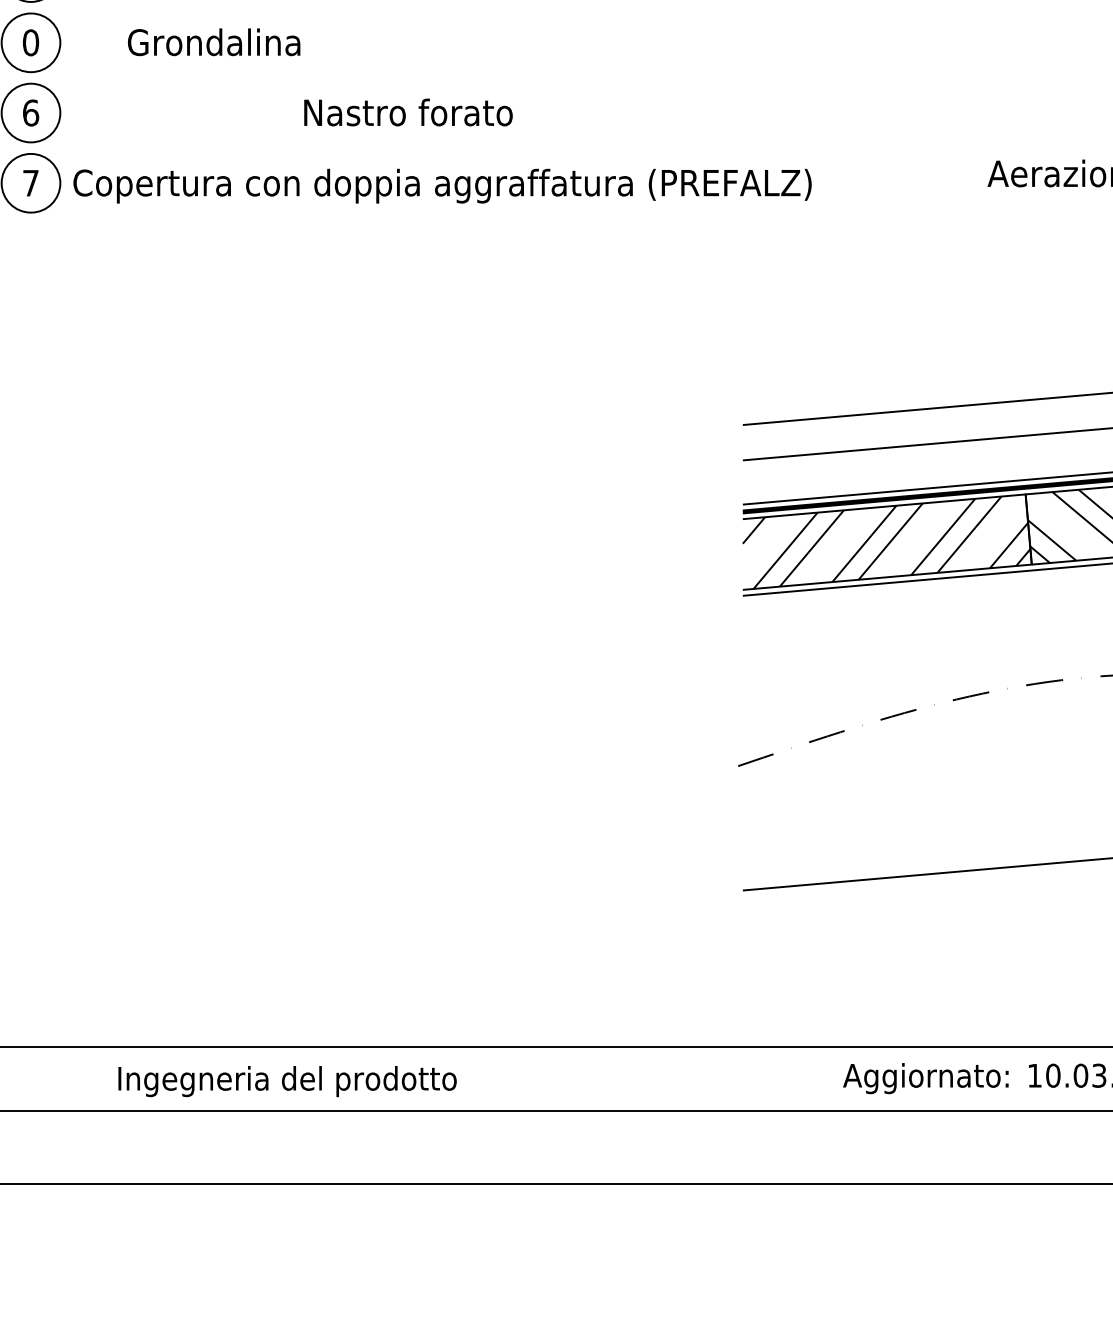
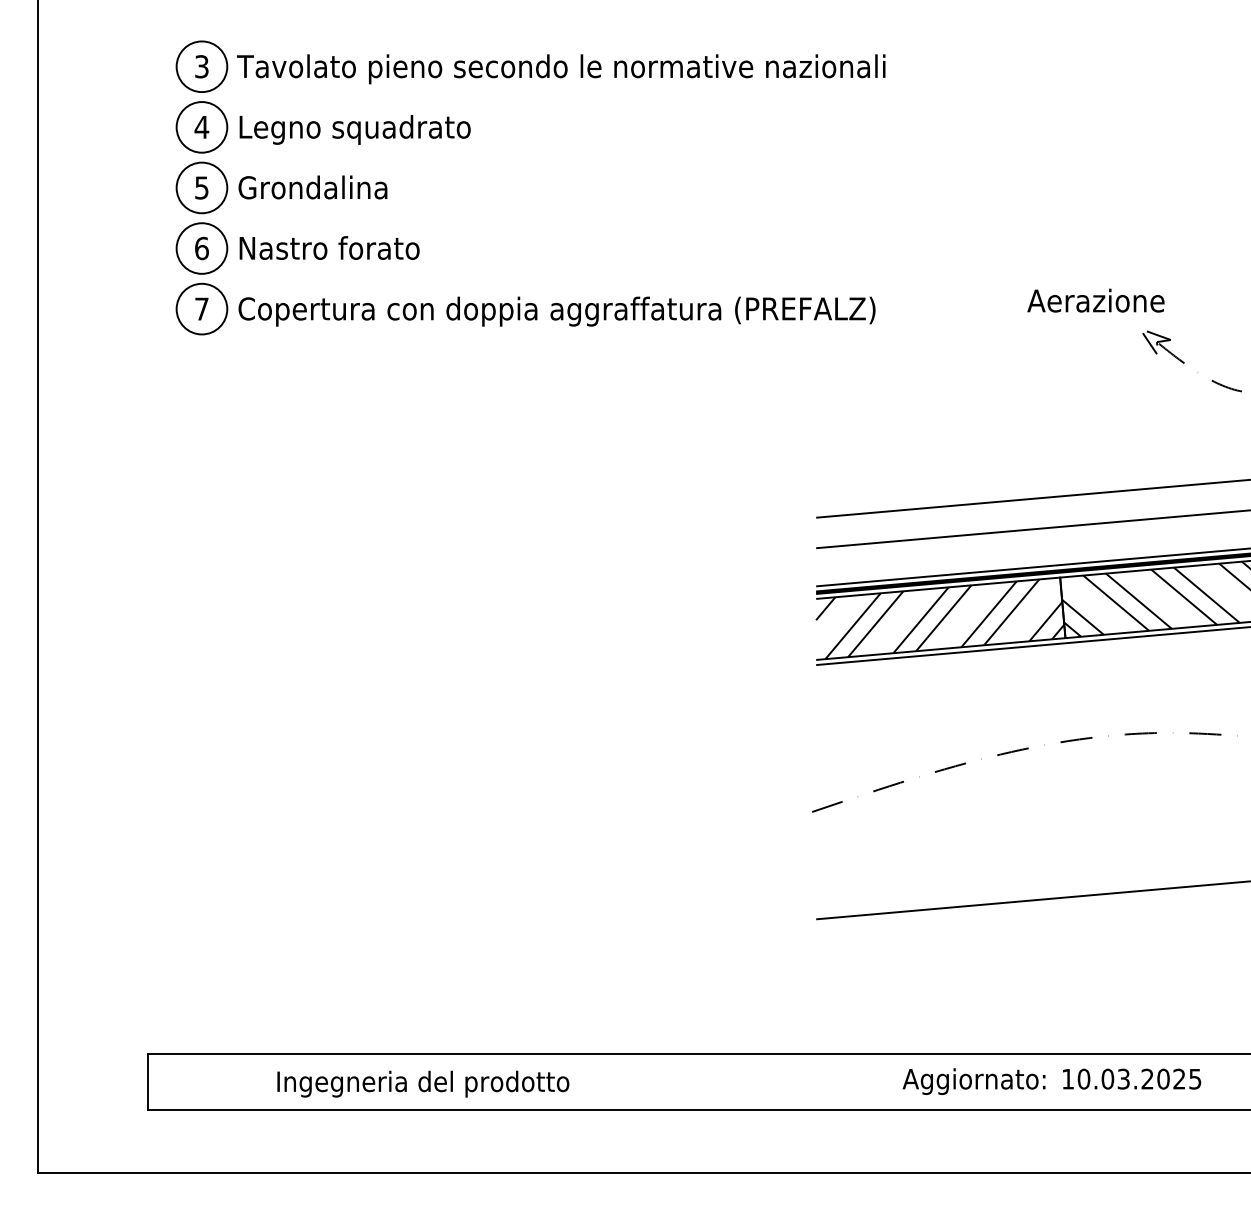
text: (30, 42) -> (201, 187), 0 -> 5
text: (213, 42) -> (312, 187), moved
text: (408, 111) -> (329, 247), moved

